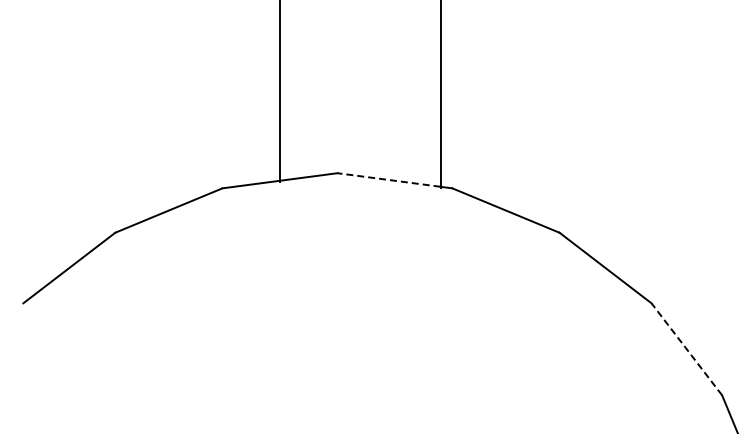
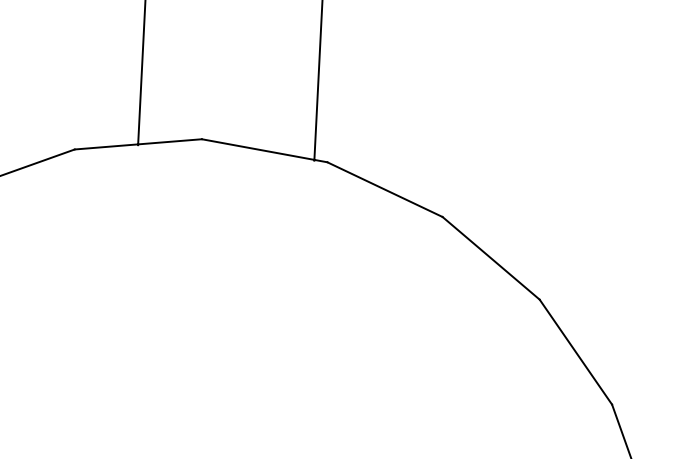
line: (388, 180) -> (257, 150), dashed -> solid
line: (686, 349) -> (575, 352), dashed -> solid

